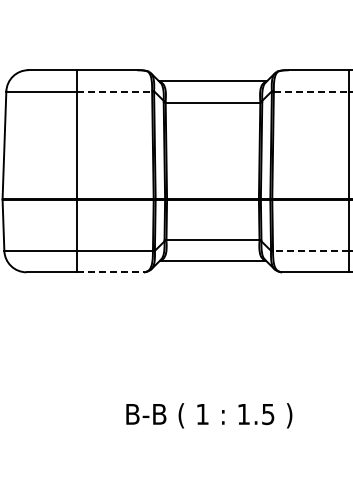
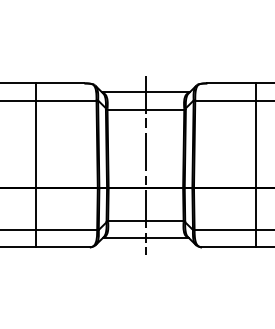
line: (115, 91) -> (66, 100), dashed -> solid
line: (311, 91) -> (225, 100), dashed -> solid
line: (213, 170) -> (146, 164), added
line: (310, 250) -> (224, 229), dashed -> solid
line: (111, 272) -> (63, 247), dashed -> solid

